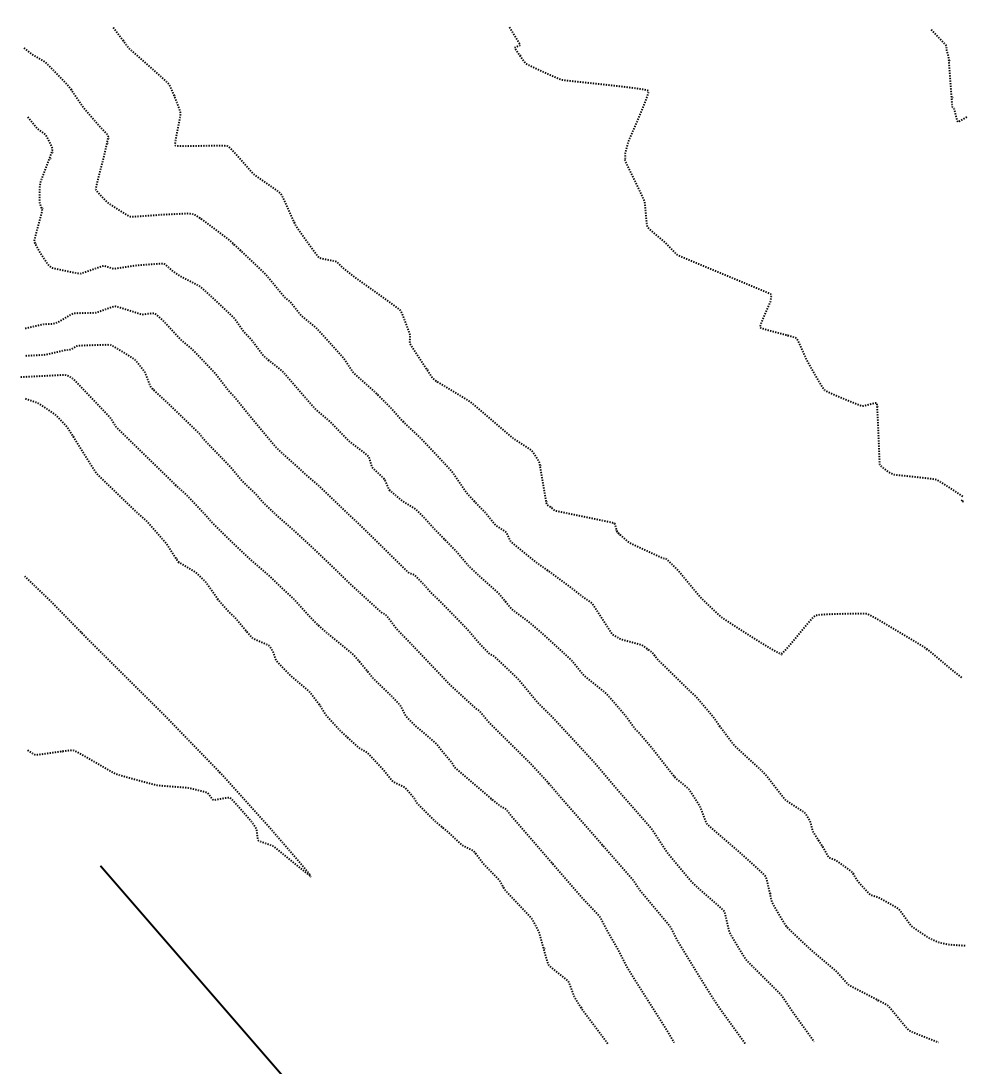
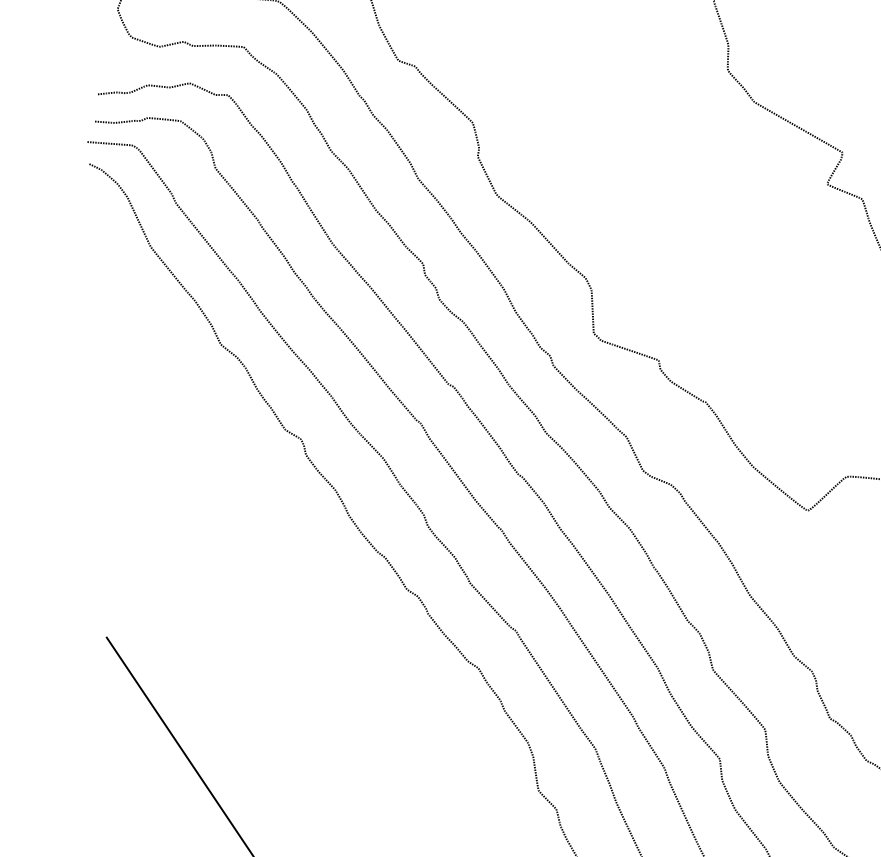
curve: (170, 722) -> (193, 503), removed

